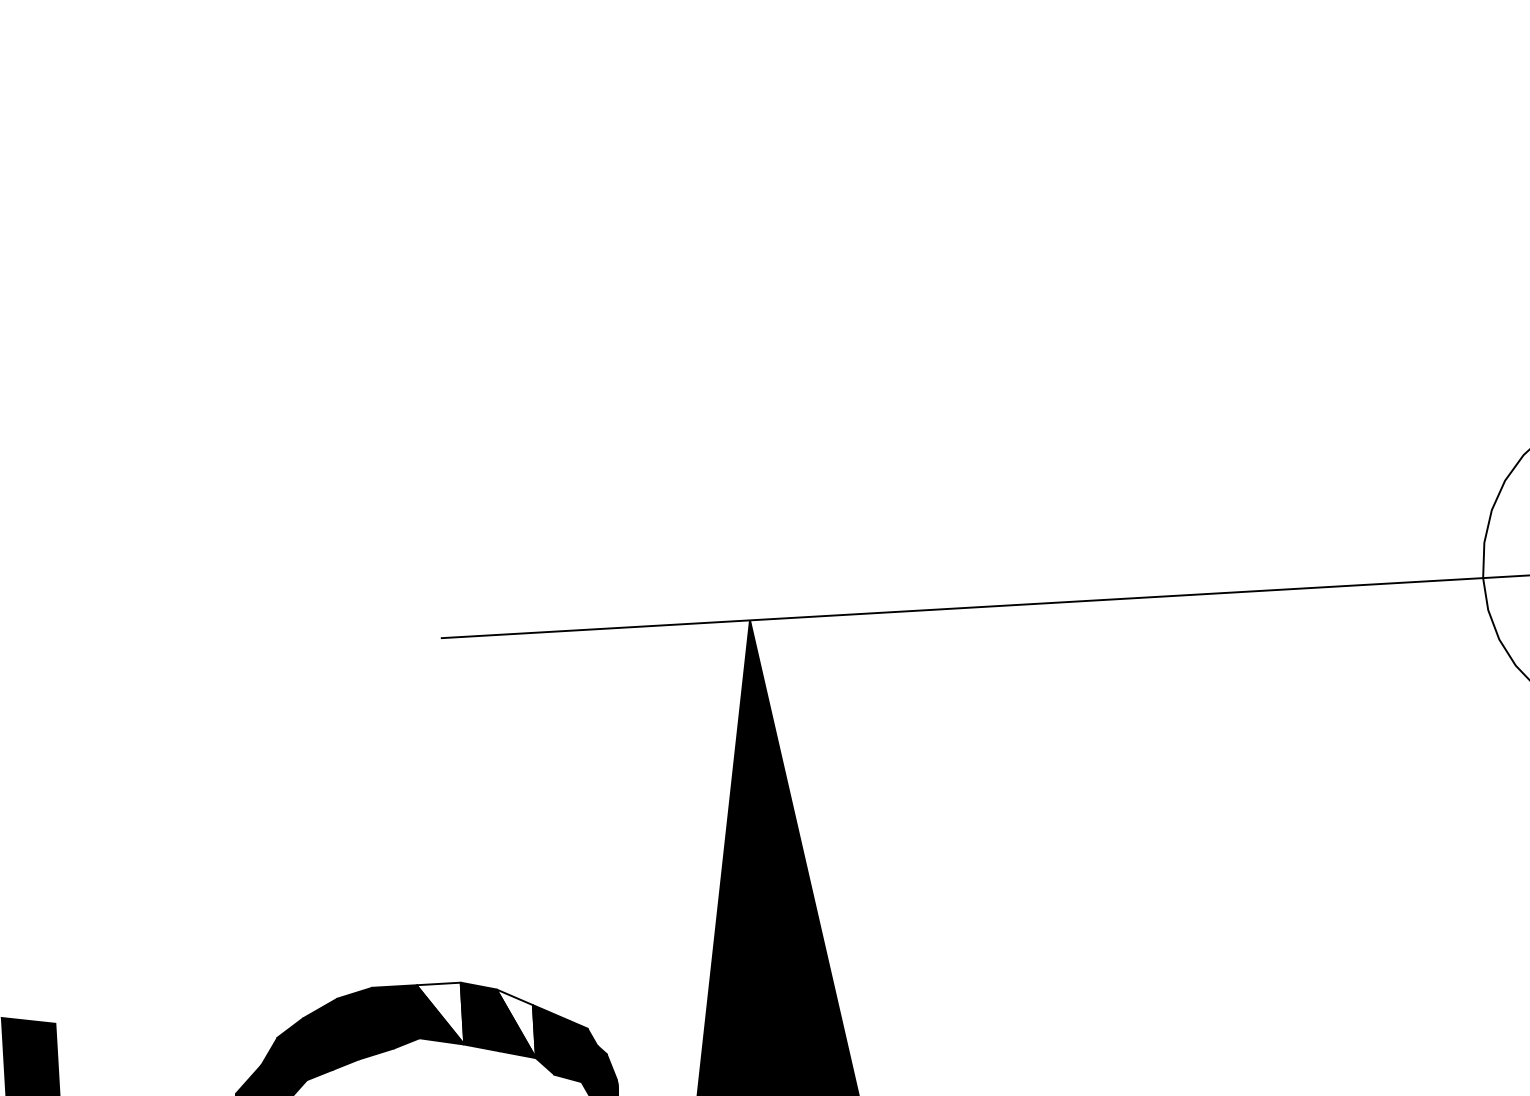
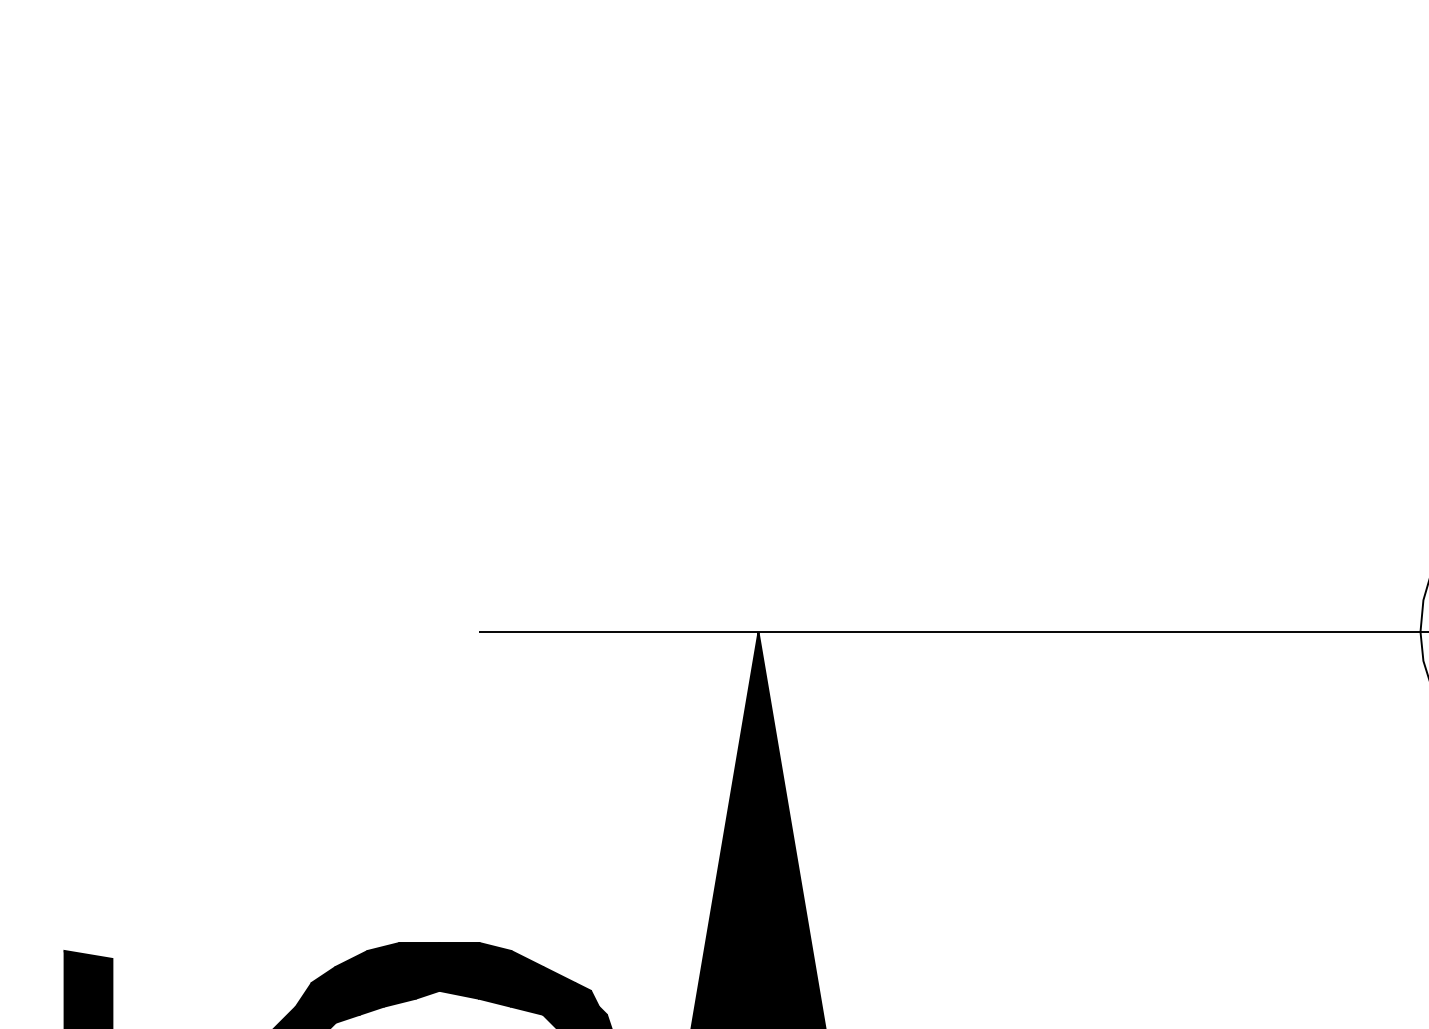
fill: (440, 1014) -> (459, 970), added
fill: (516, 1023) -> (527, 982), added

